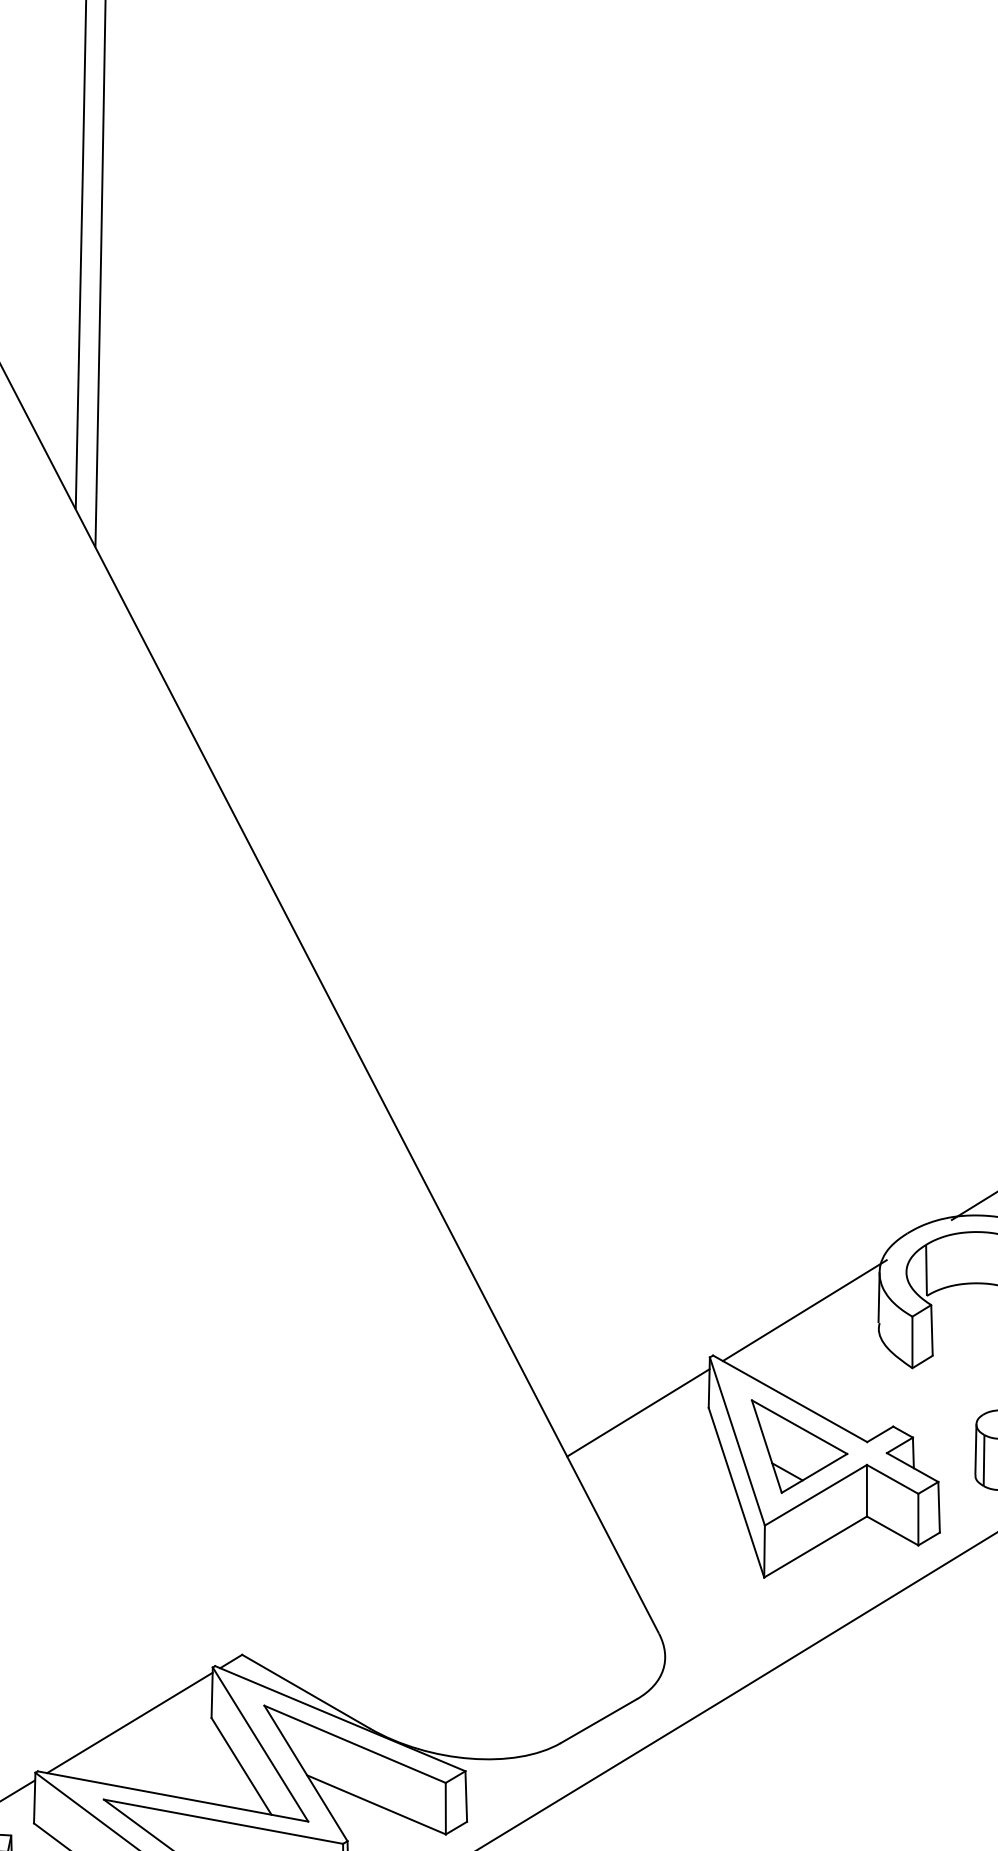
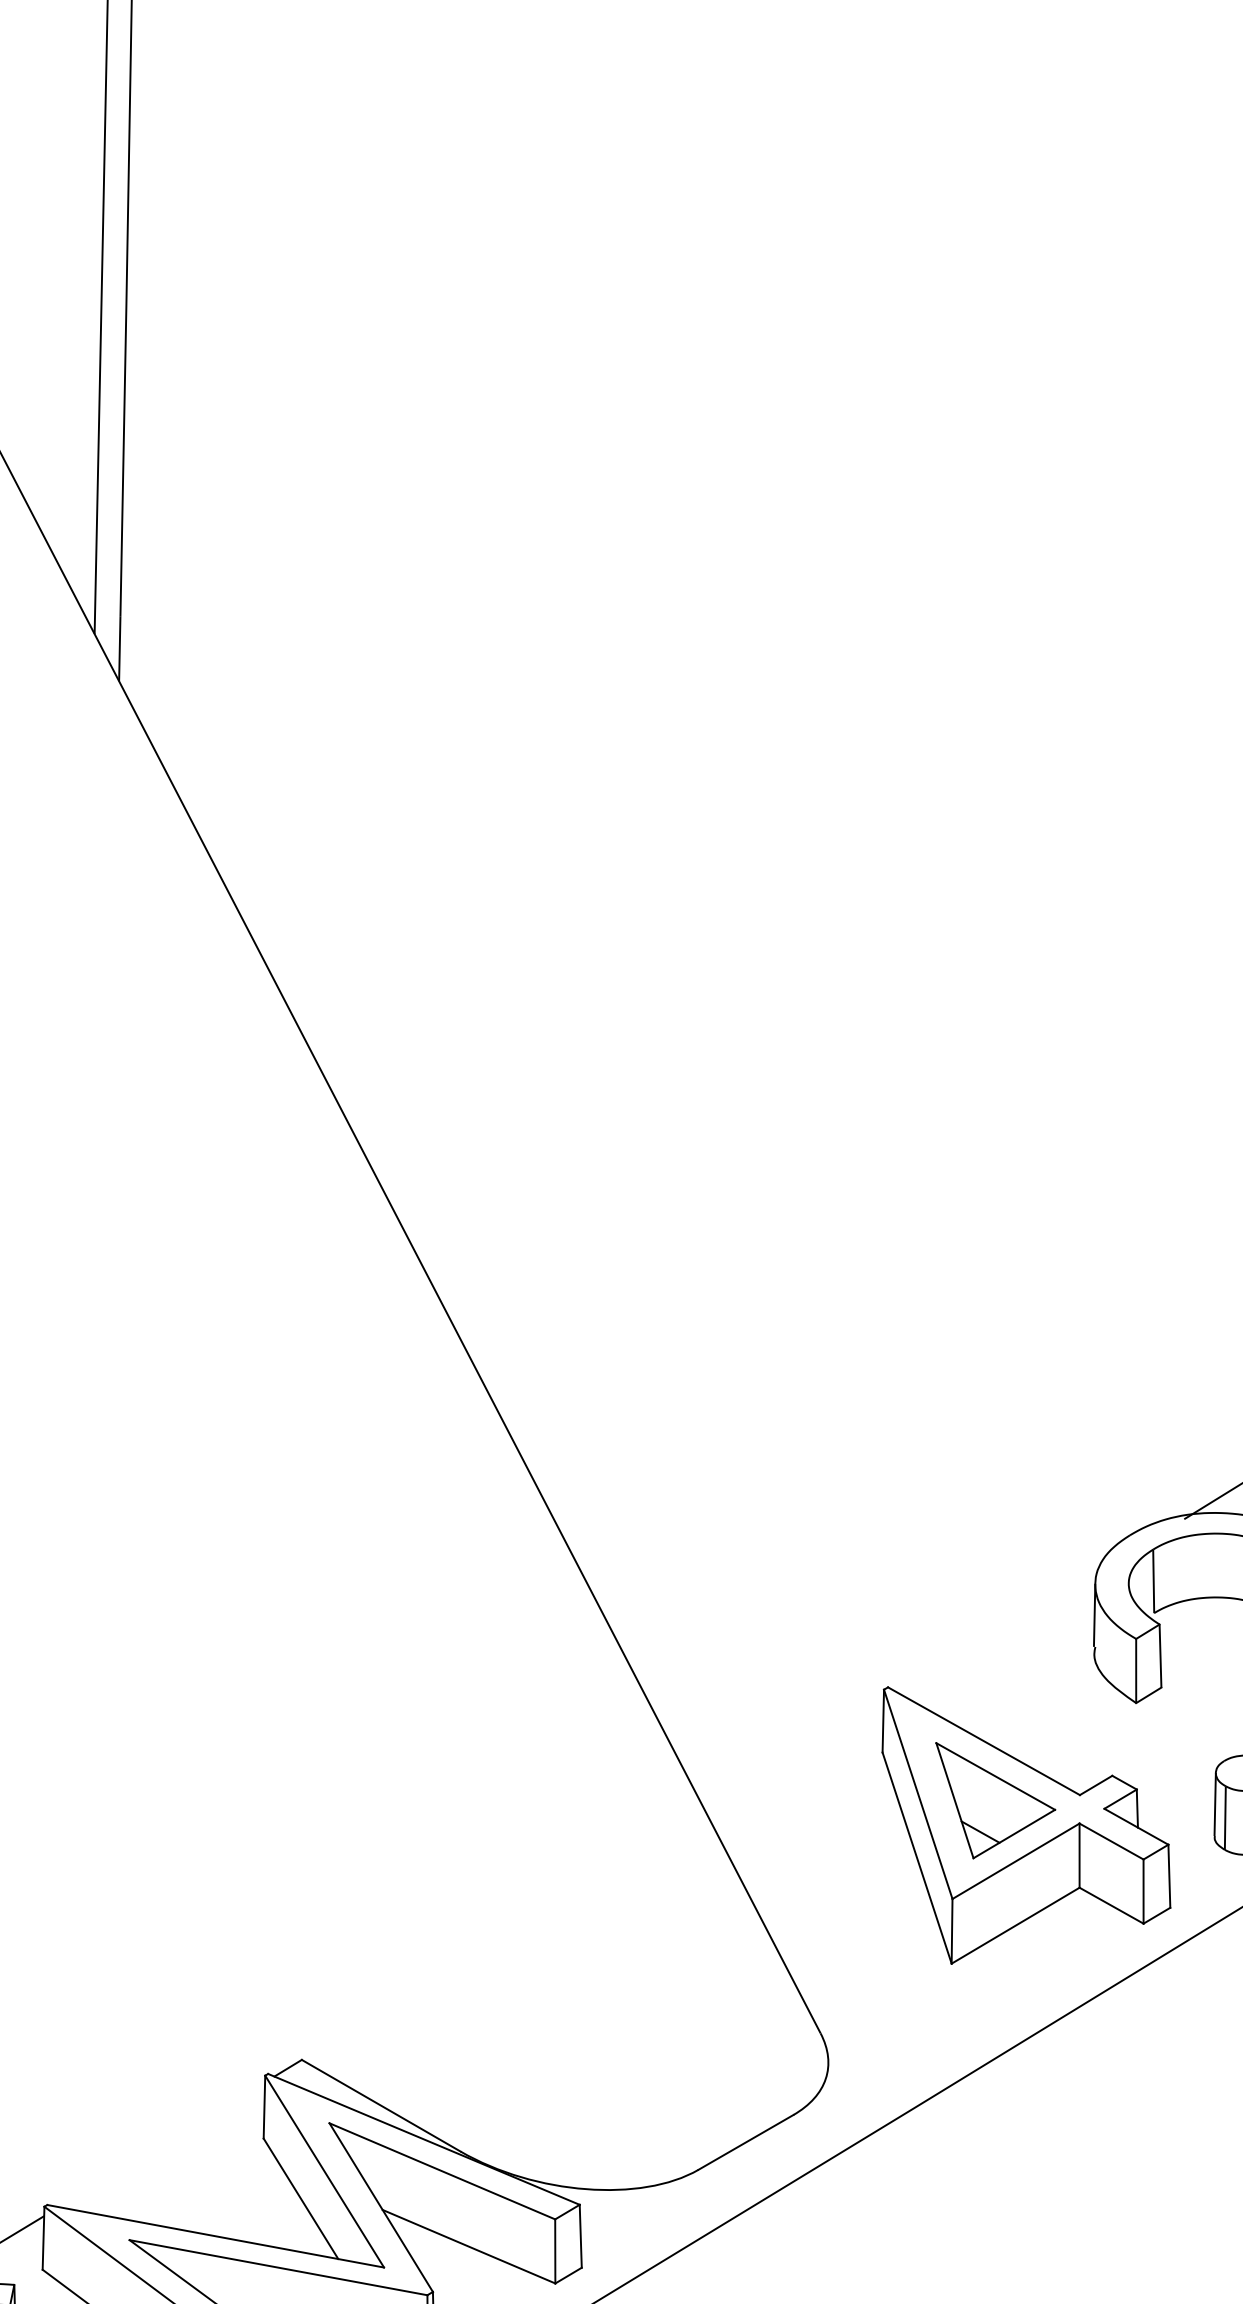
line: (805, 1310) -> (1002, 1631), removed
line: (637, 1412) -> (794, 1758), removed
line: (130, 1722) -> (162, 2144), removed

